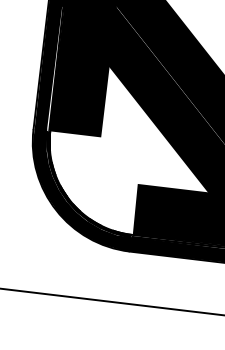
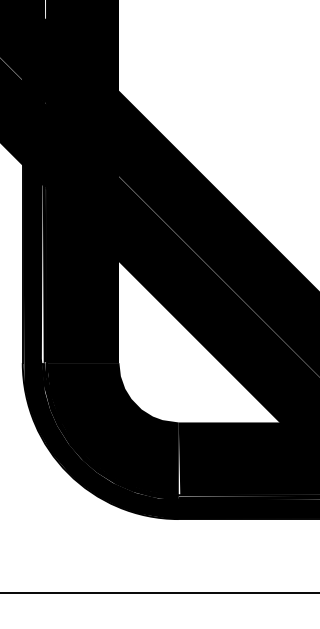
fill: (90, 182) -> (112, 428), added

